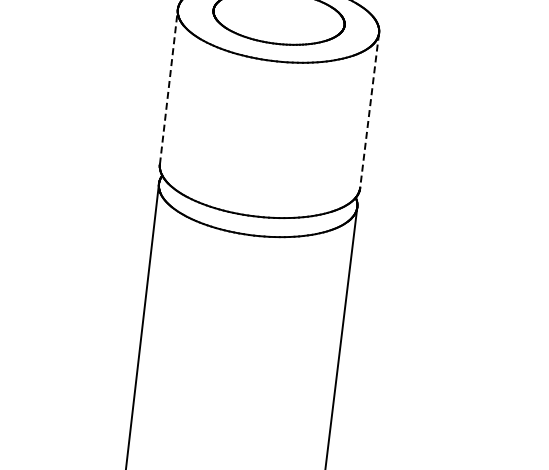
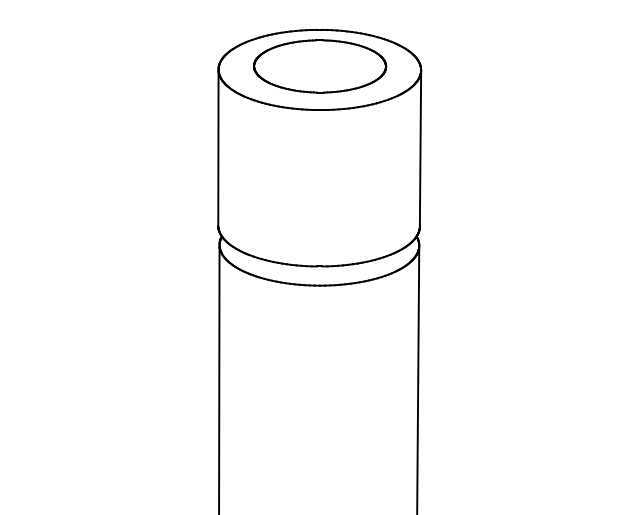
line: (169, 86) -> (218, 147), dashed -> solid
line: (369, 110) -> (420, 148), dashed -> solid

